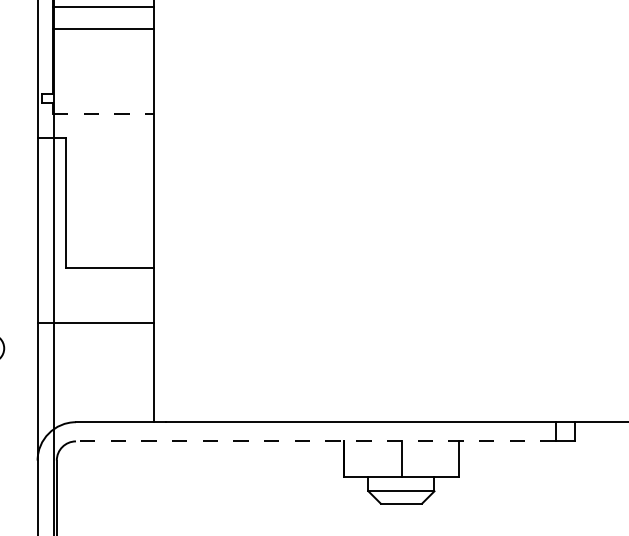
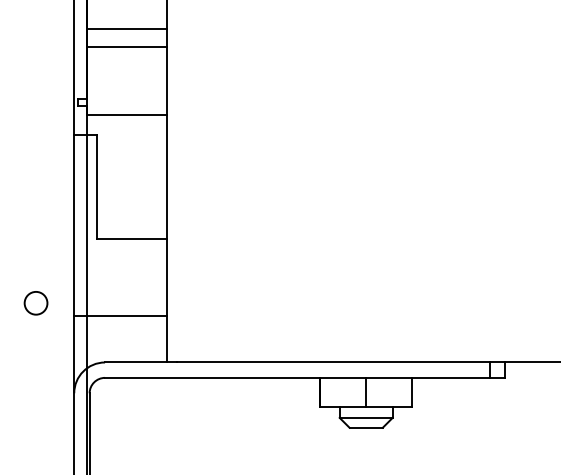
line: (103, 114) -> (127, 115), dashed -> solid
line: (95, 322) -> (120, 315), moved
line: (315, 440) -> (297, 377), dashed -> solid

